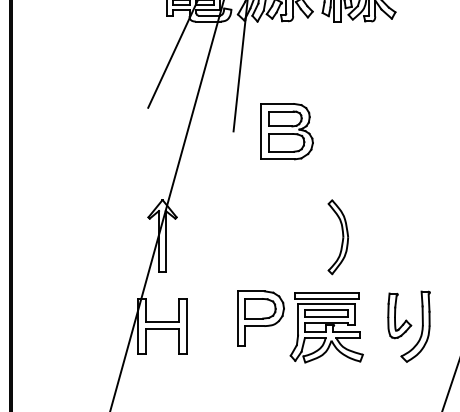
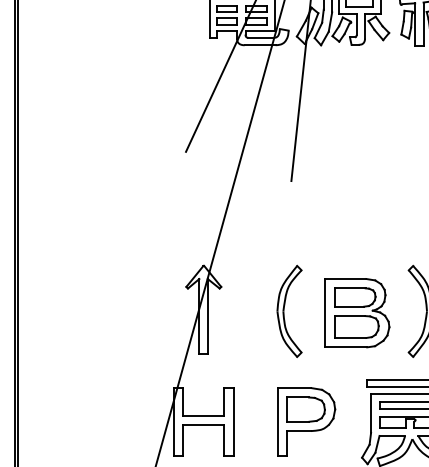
part: (286, 131) -> (356, 312), moved
part: (231, 237) -> (288, 311), added
part: (260, 318) -> (306, 421), moved

